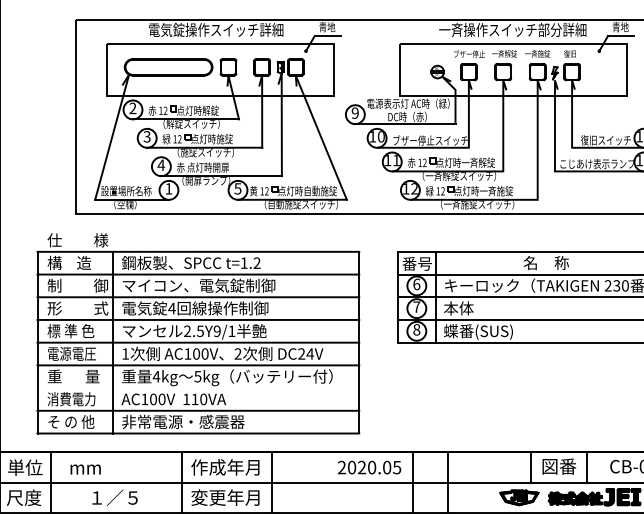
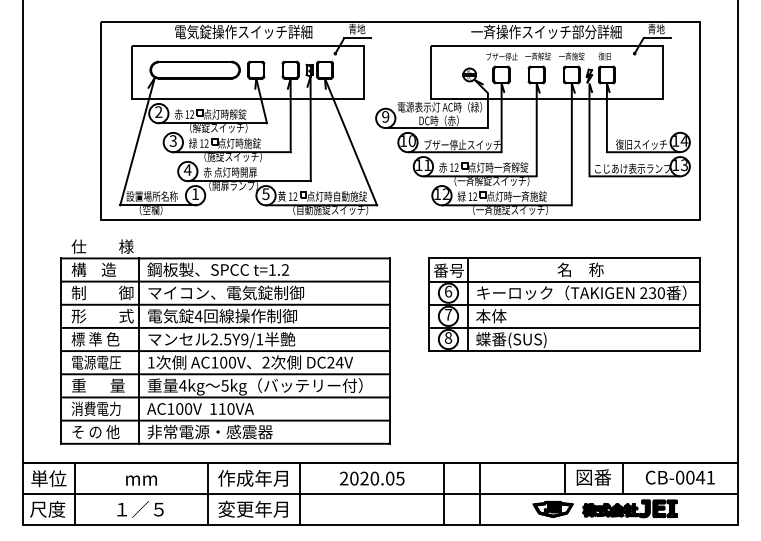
line: (198, 388) -> (225, 397), added
text: (369, 467) -> (372, 478), moved
text: (85, 469) -> (141, 480), moved

